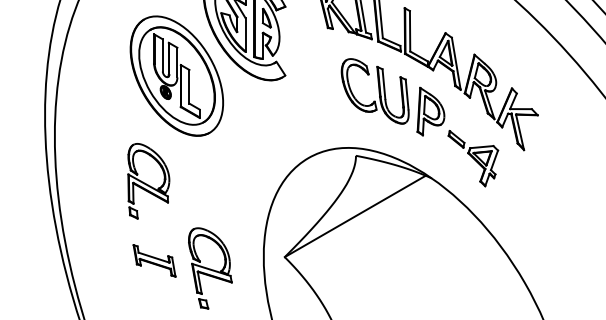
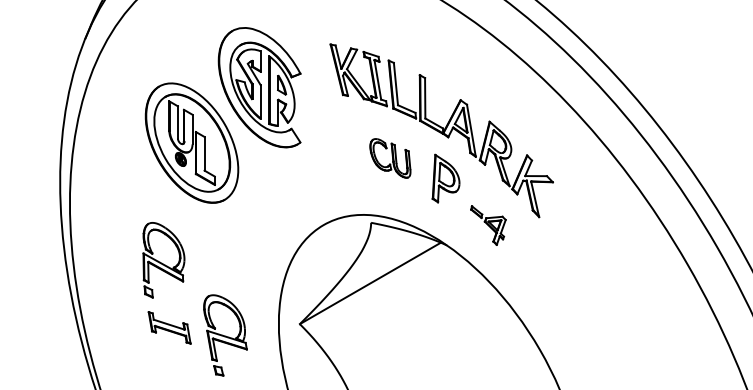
part: (375, 91) -> (390, 158), size x0.6
part: (473, 158) -> (488, 225), size x0.7
part: (148, 181) -> (163, 260), moved

